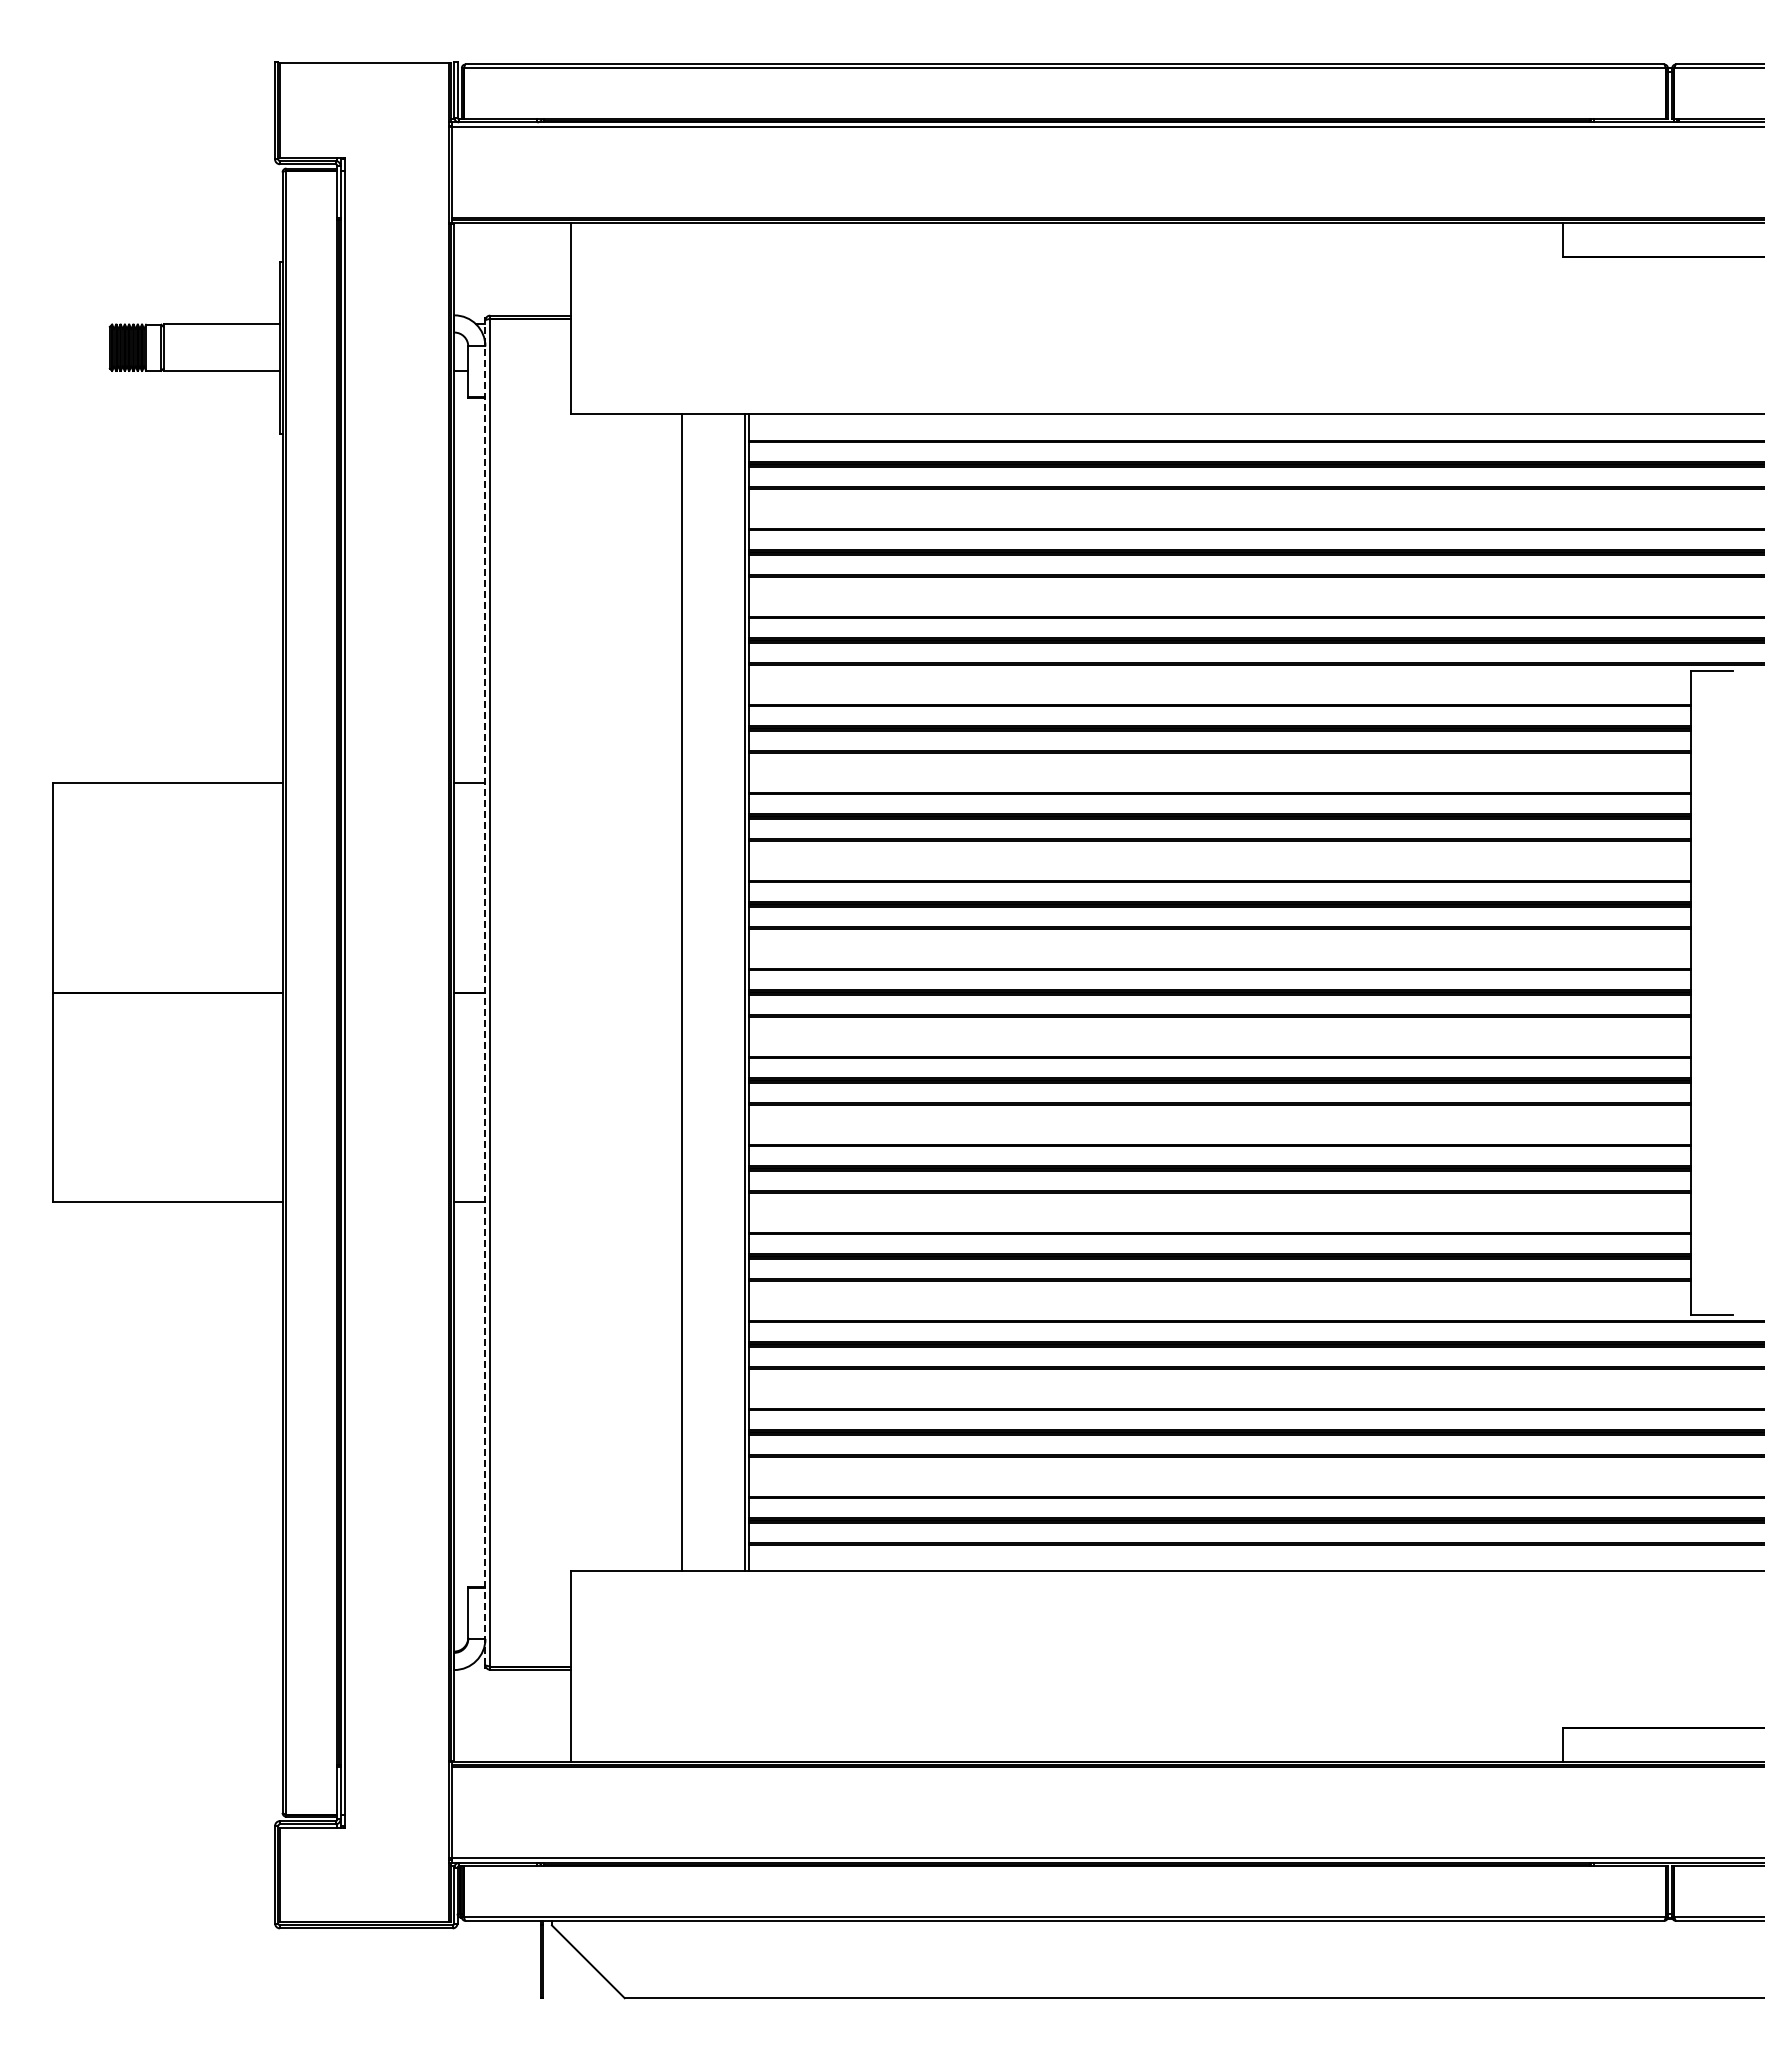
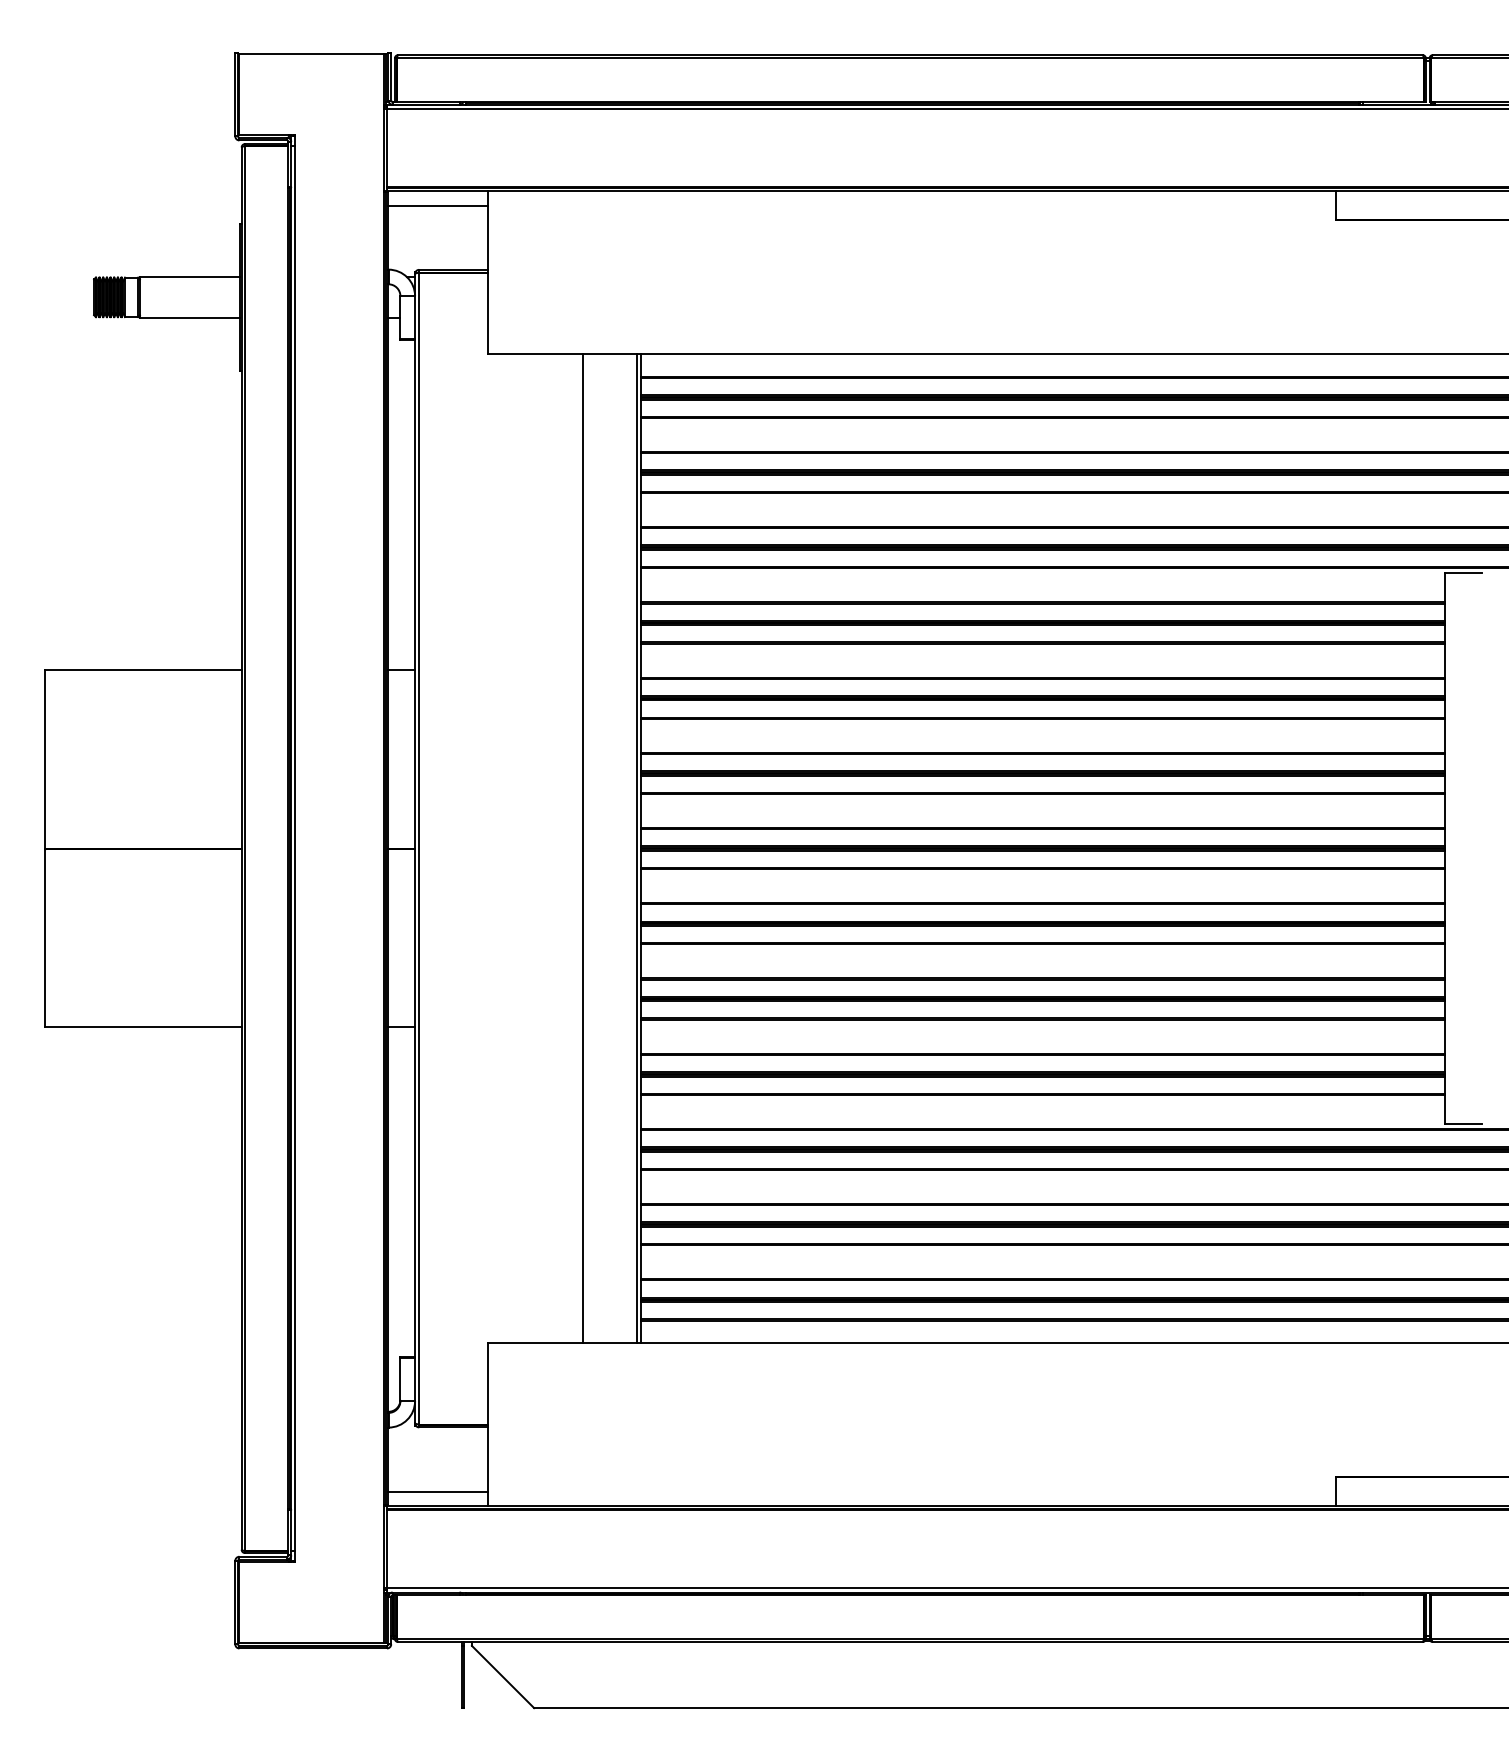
line: (512, 240) -> (438, 205), added
line: (485, 992) -> (415, 848), dashed -> solid
line: (512, 1744) -> (438, 1491), added

